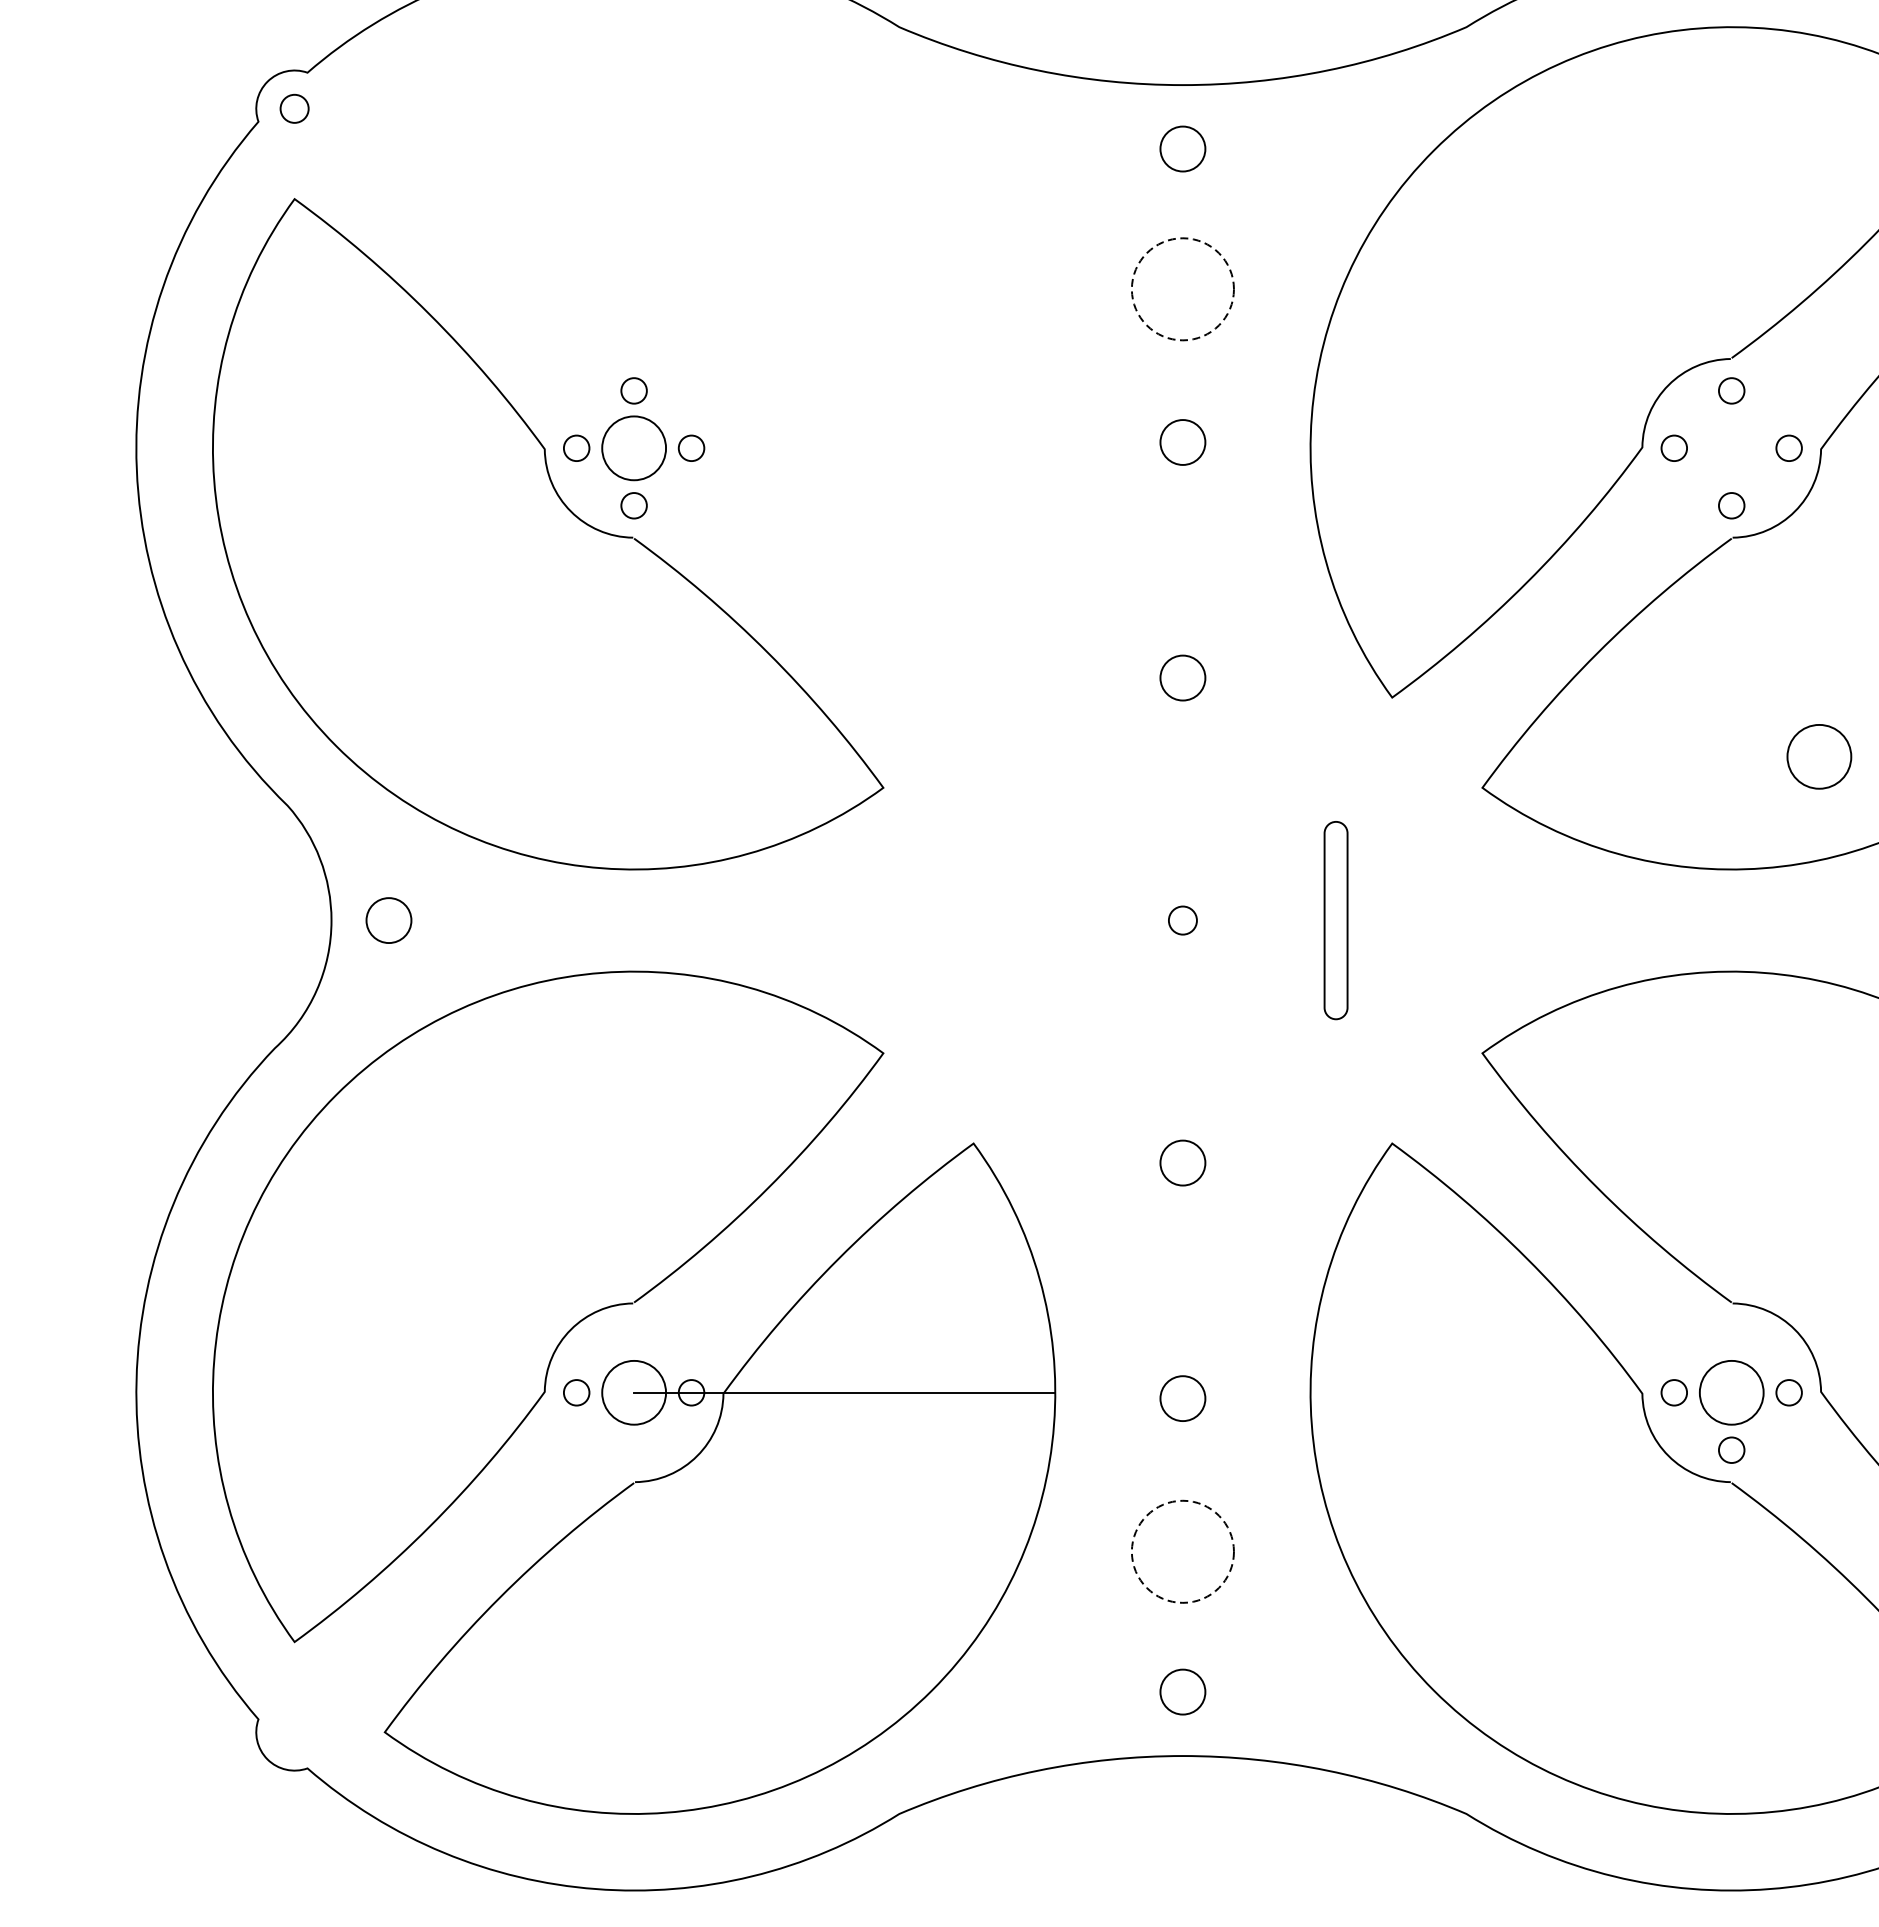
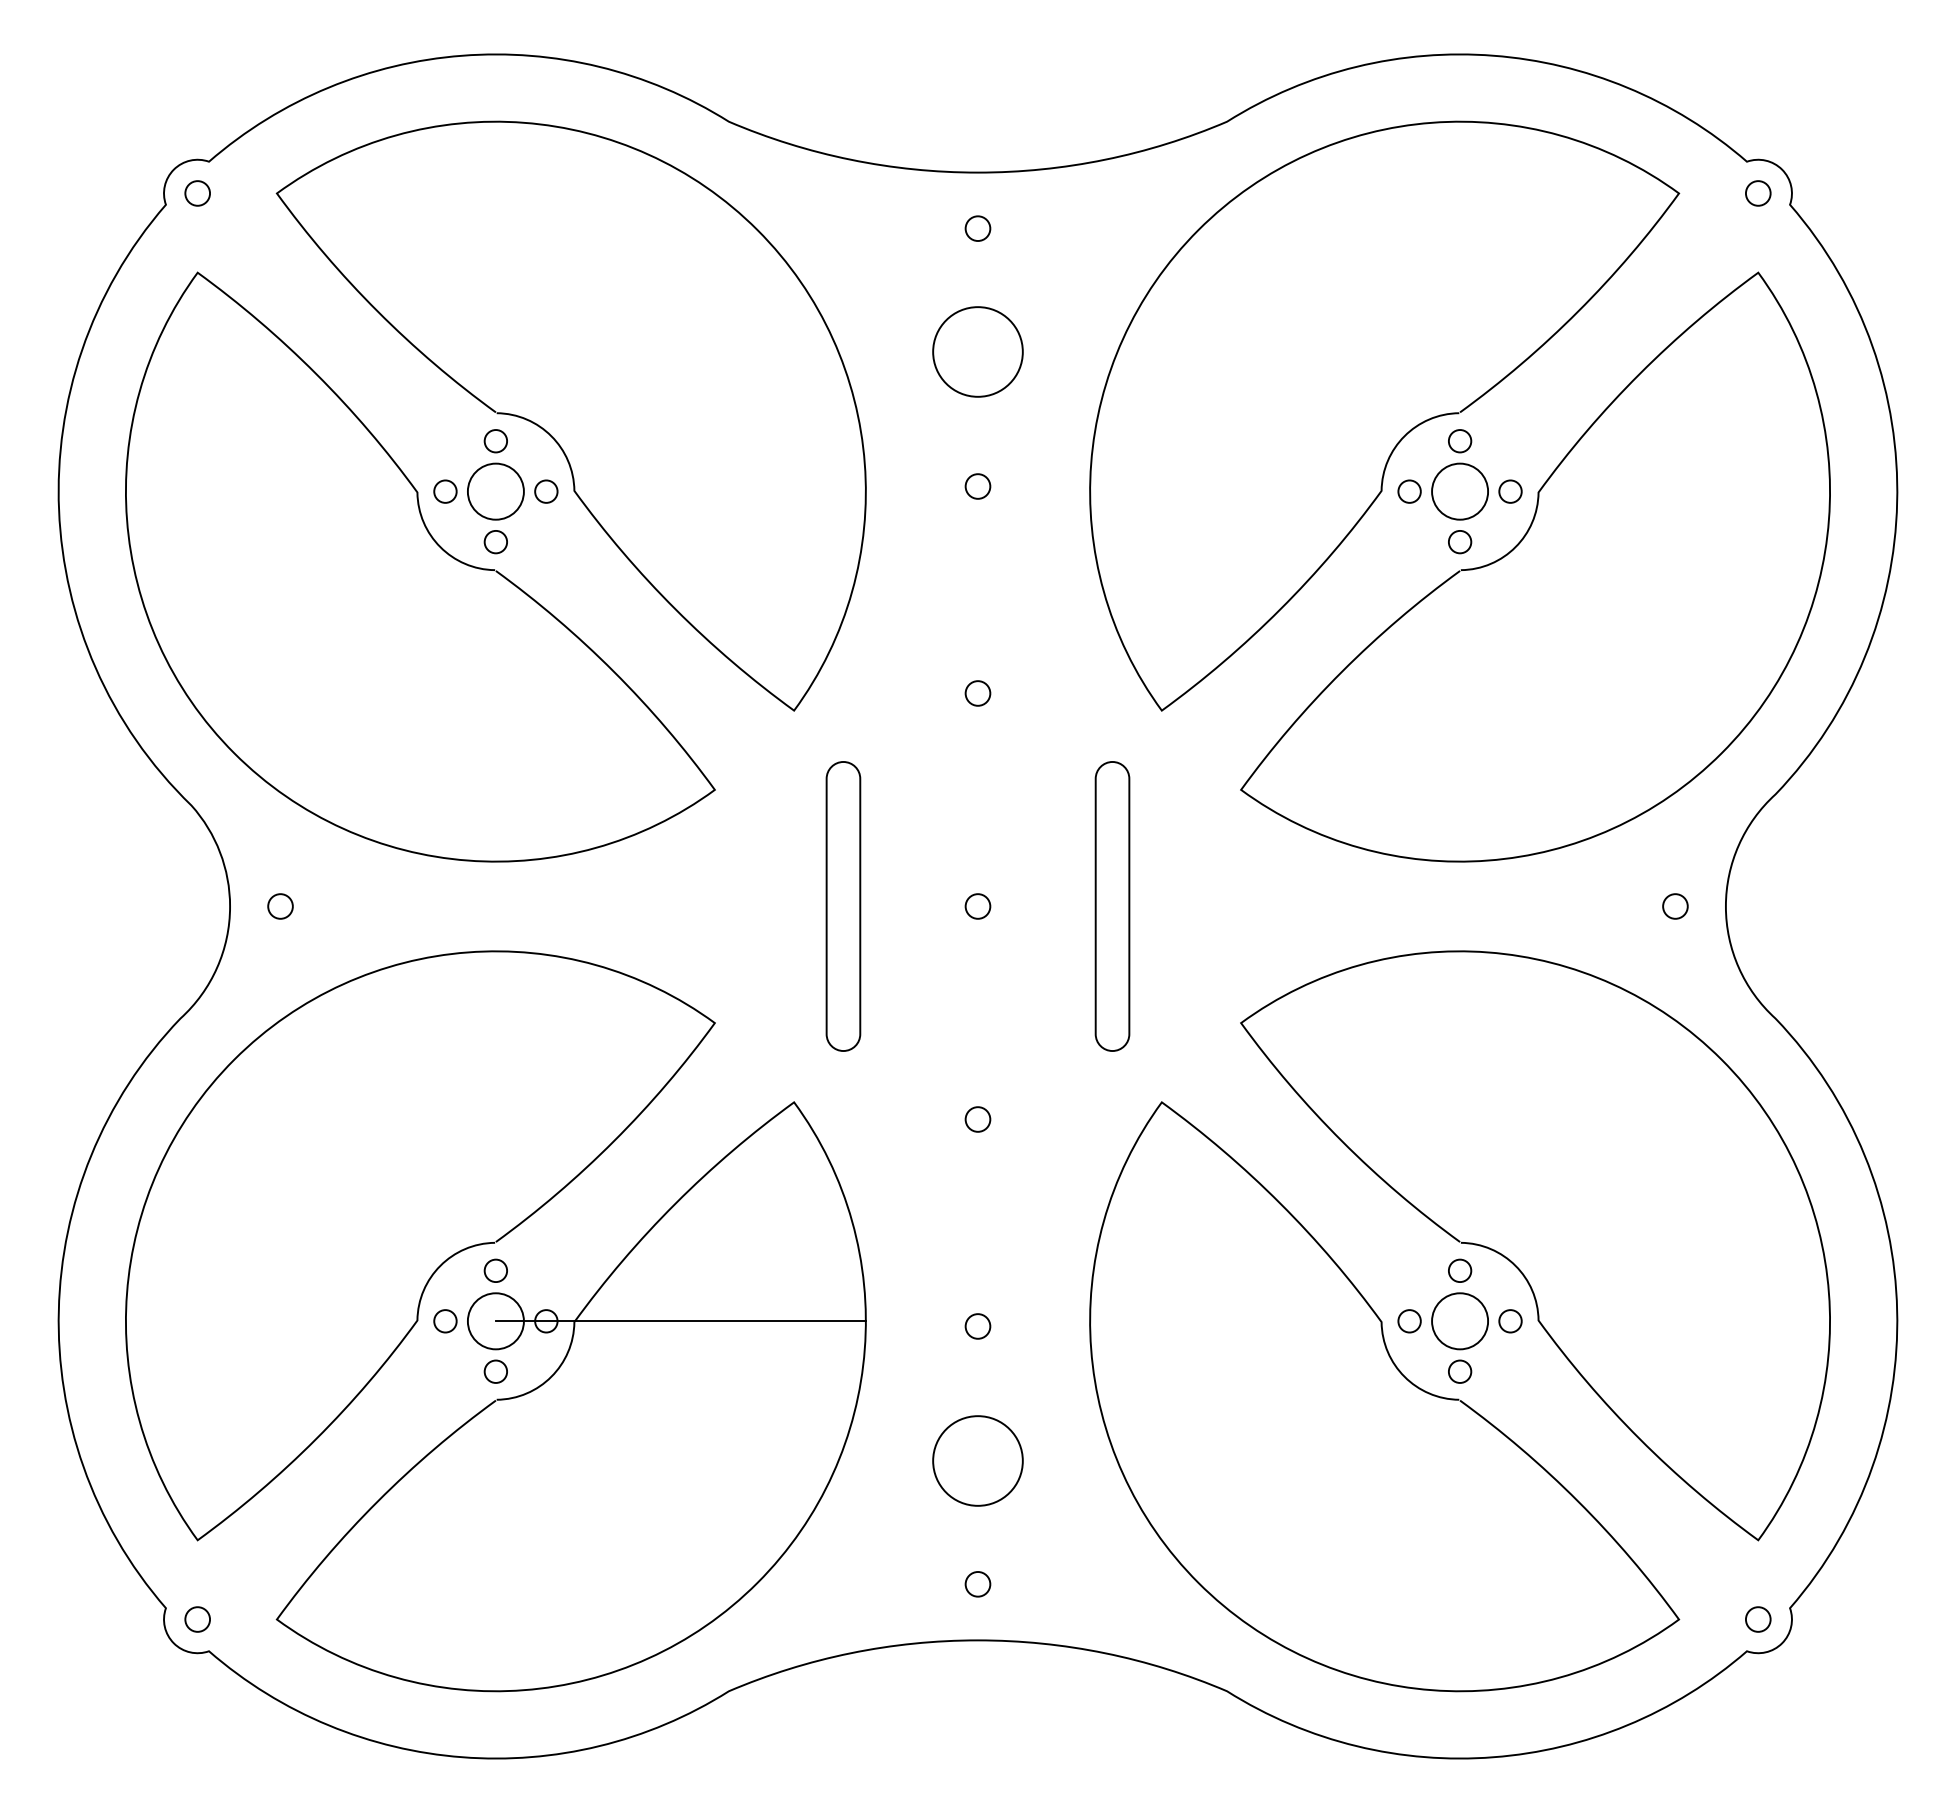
circle: (1182, 148) -> (977, 228), size x0.62
circle: (1182, 288) -> (977, 351), dashed -> solid
curve: (697, 383) -> (551, 434), added
circle: (1182, 442) -> (977, 486), size x0.62
circle: (1182, 678) -> (977, 693), size x0.62
circle: (1818, 756) -> (1459, 491), moved
circle: (388, 920) -> (280, 906), size x0.62
part: (1029, 920) -> (843, 906), added
part: (1336, 920) -> (1112, 906), size x1.67
circle: (1182, 1163) -> (977, 1119), size x0.62
circle: (633, 1334) -> (495, 1270), added
circle: (1732, 1334) -> (1460, 1270), added
circle: (1182, 1398) -> (977, 1326), size x0.62
circle: (633, 1449) -> (495, 1371), added
circle: (1182, 1551) -> (977, 1460), dashed -> solid
circle: (1182, 1692) -> (977, 1584), size x0.62
circle: (294, 1732) -> (197, 1619), added

